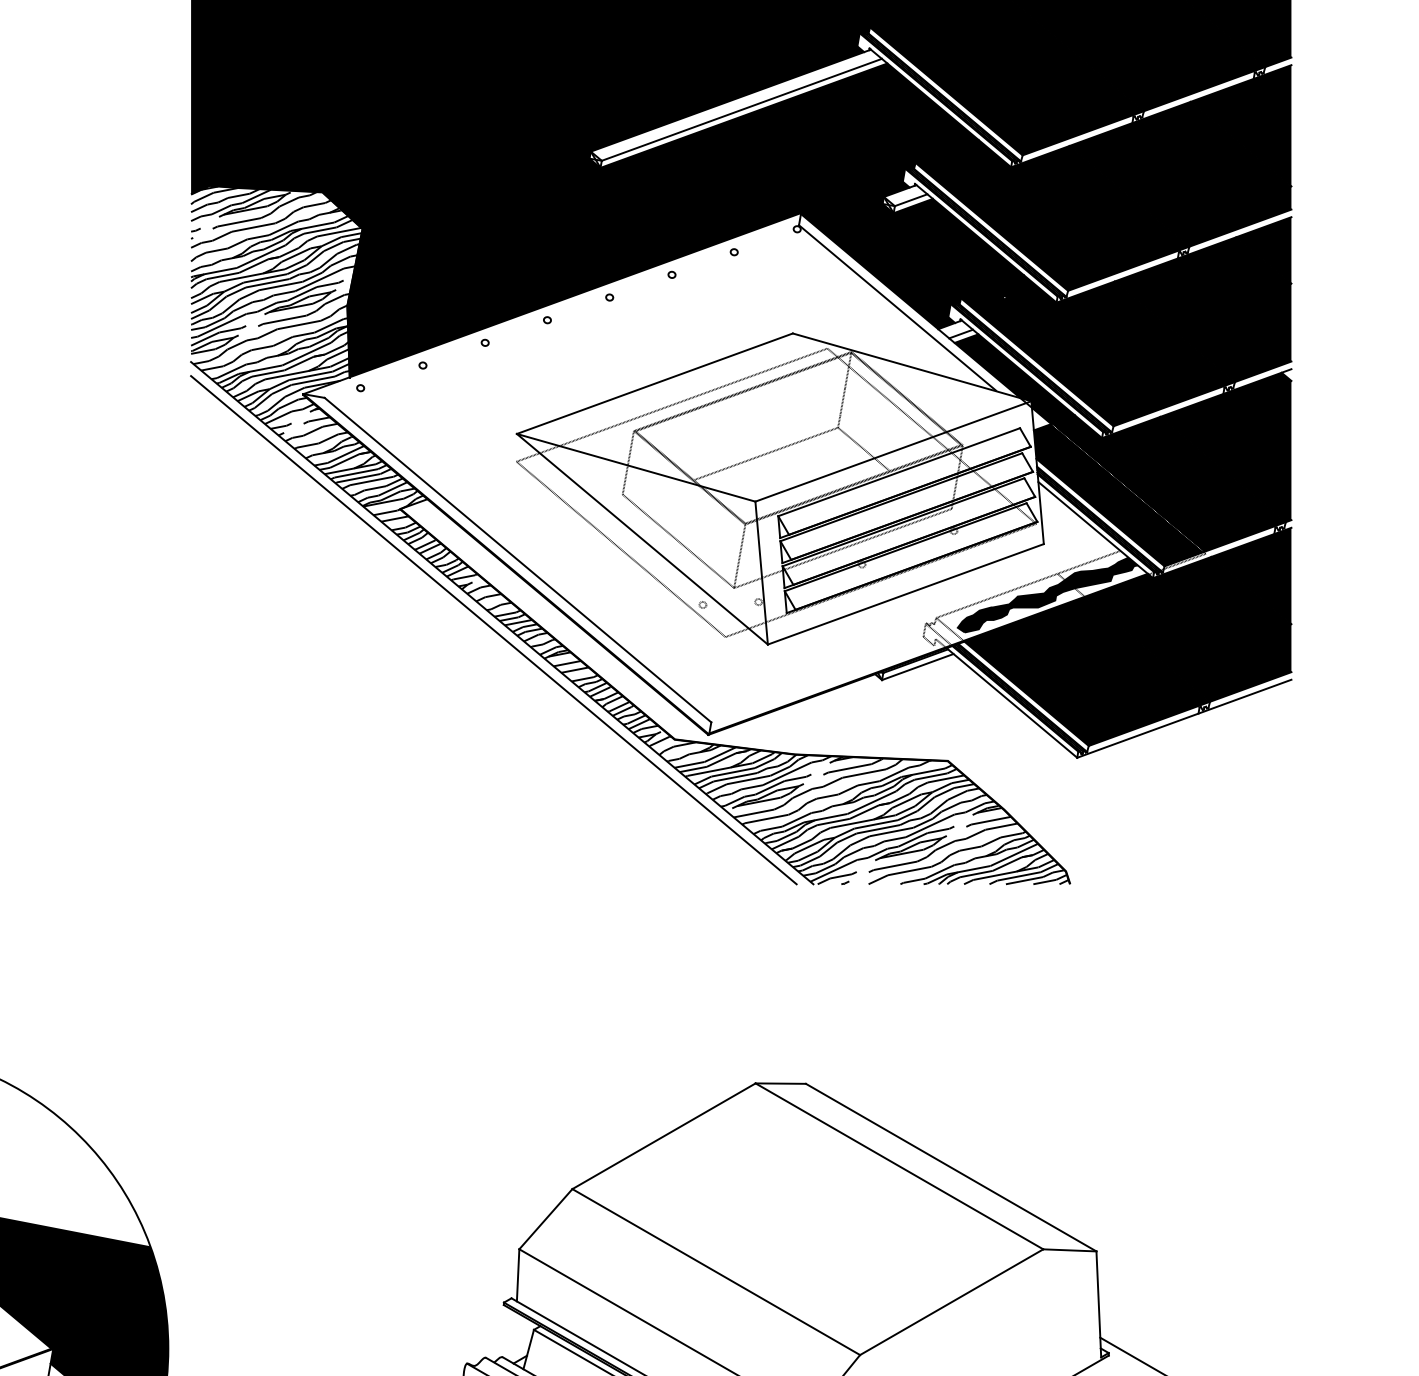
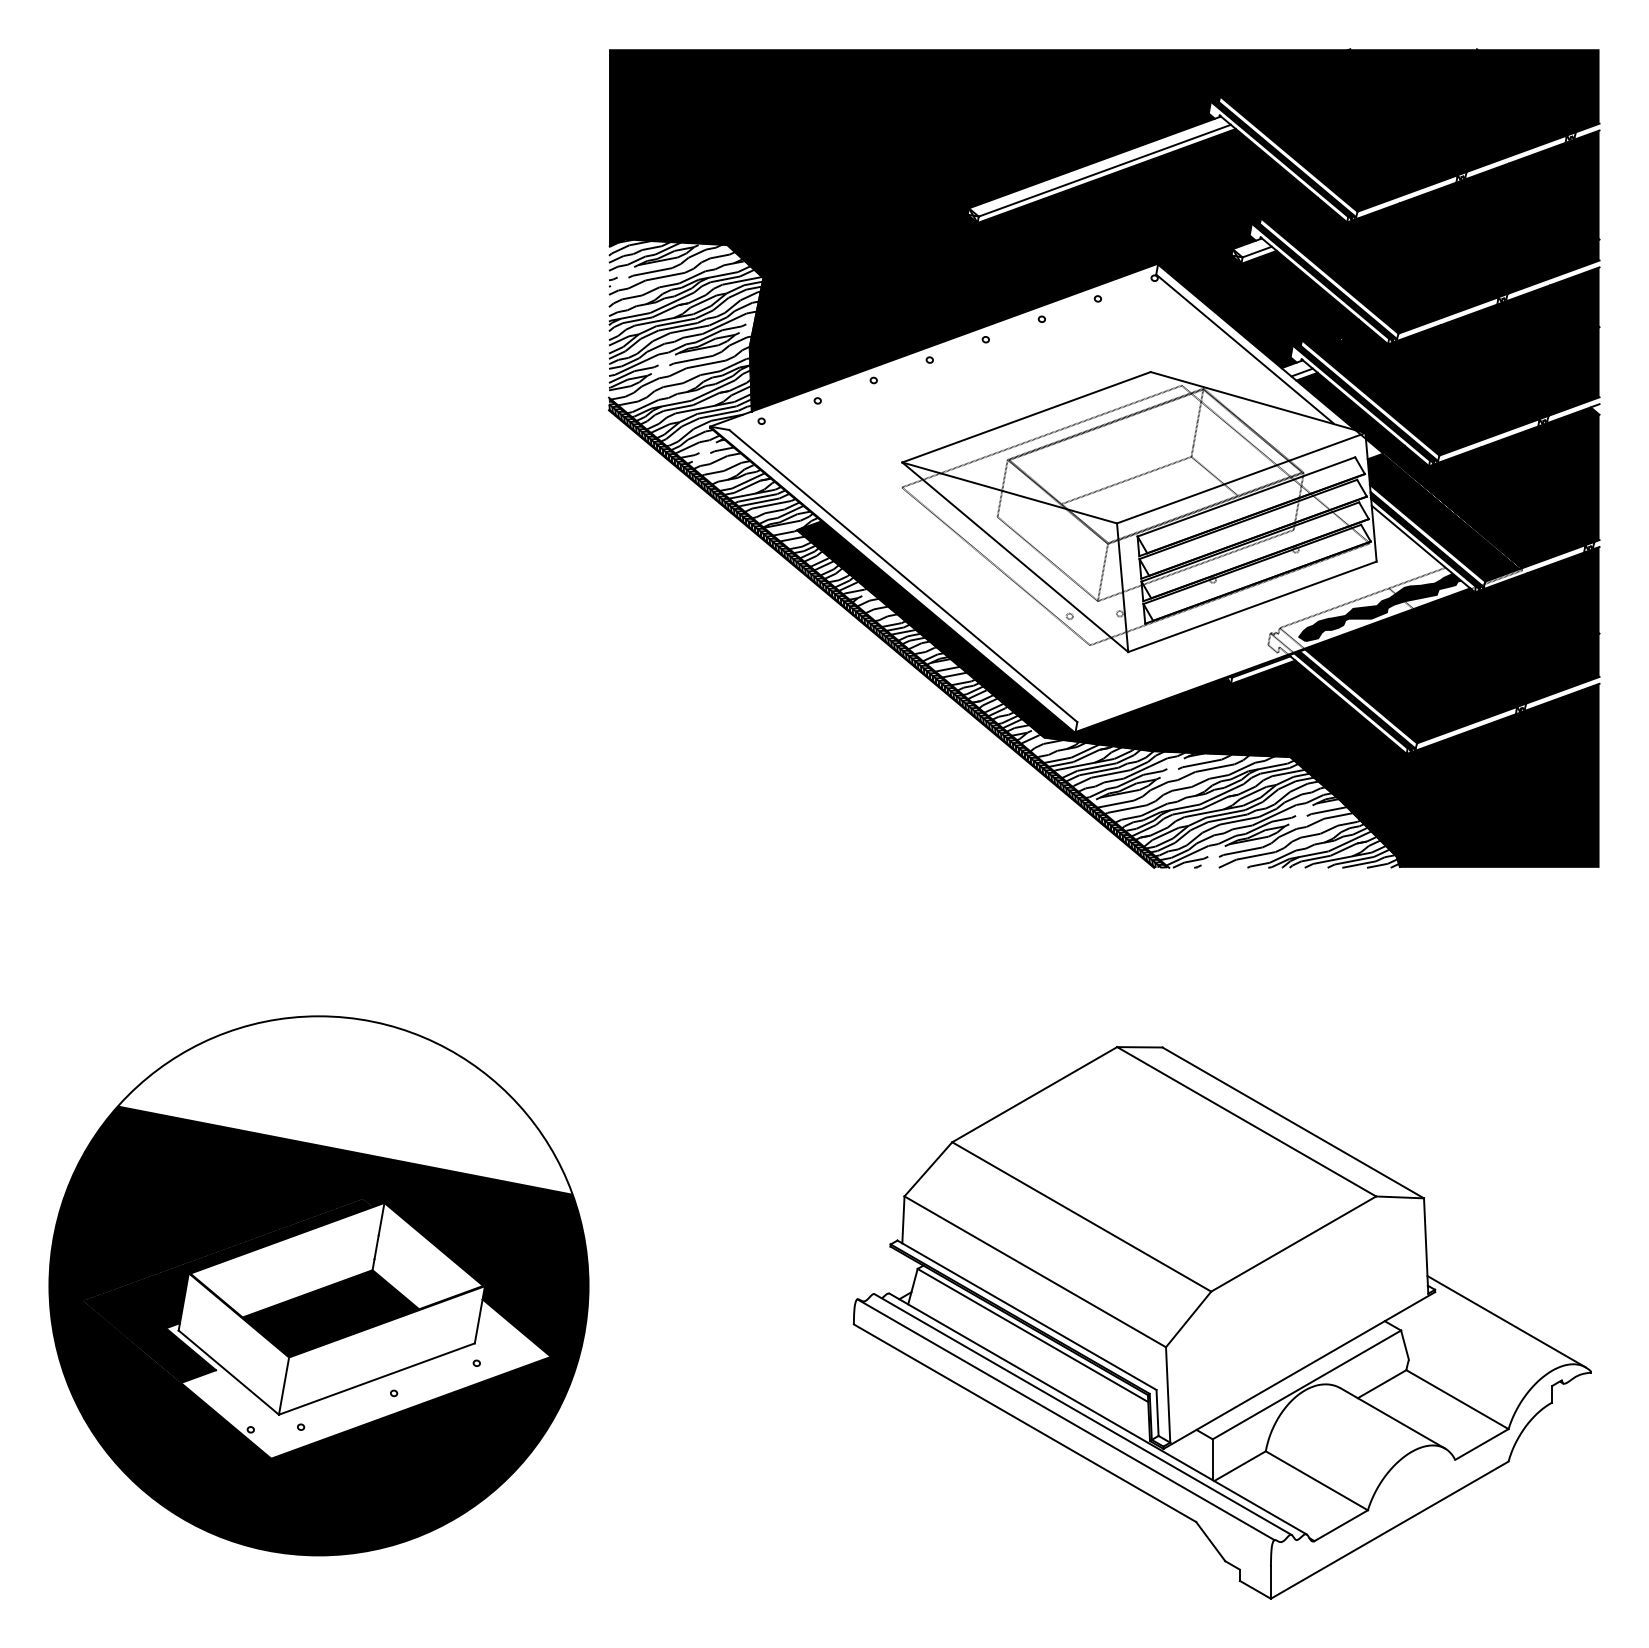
hatch: (501, 623) -> (888, 633), added
fill: (845, 691) -> (1198, 694), added

